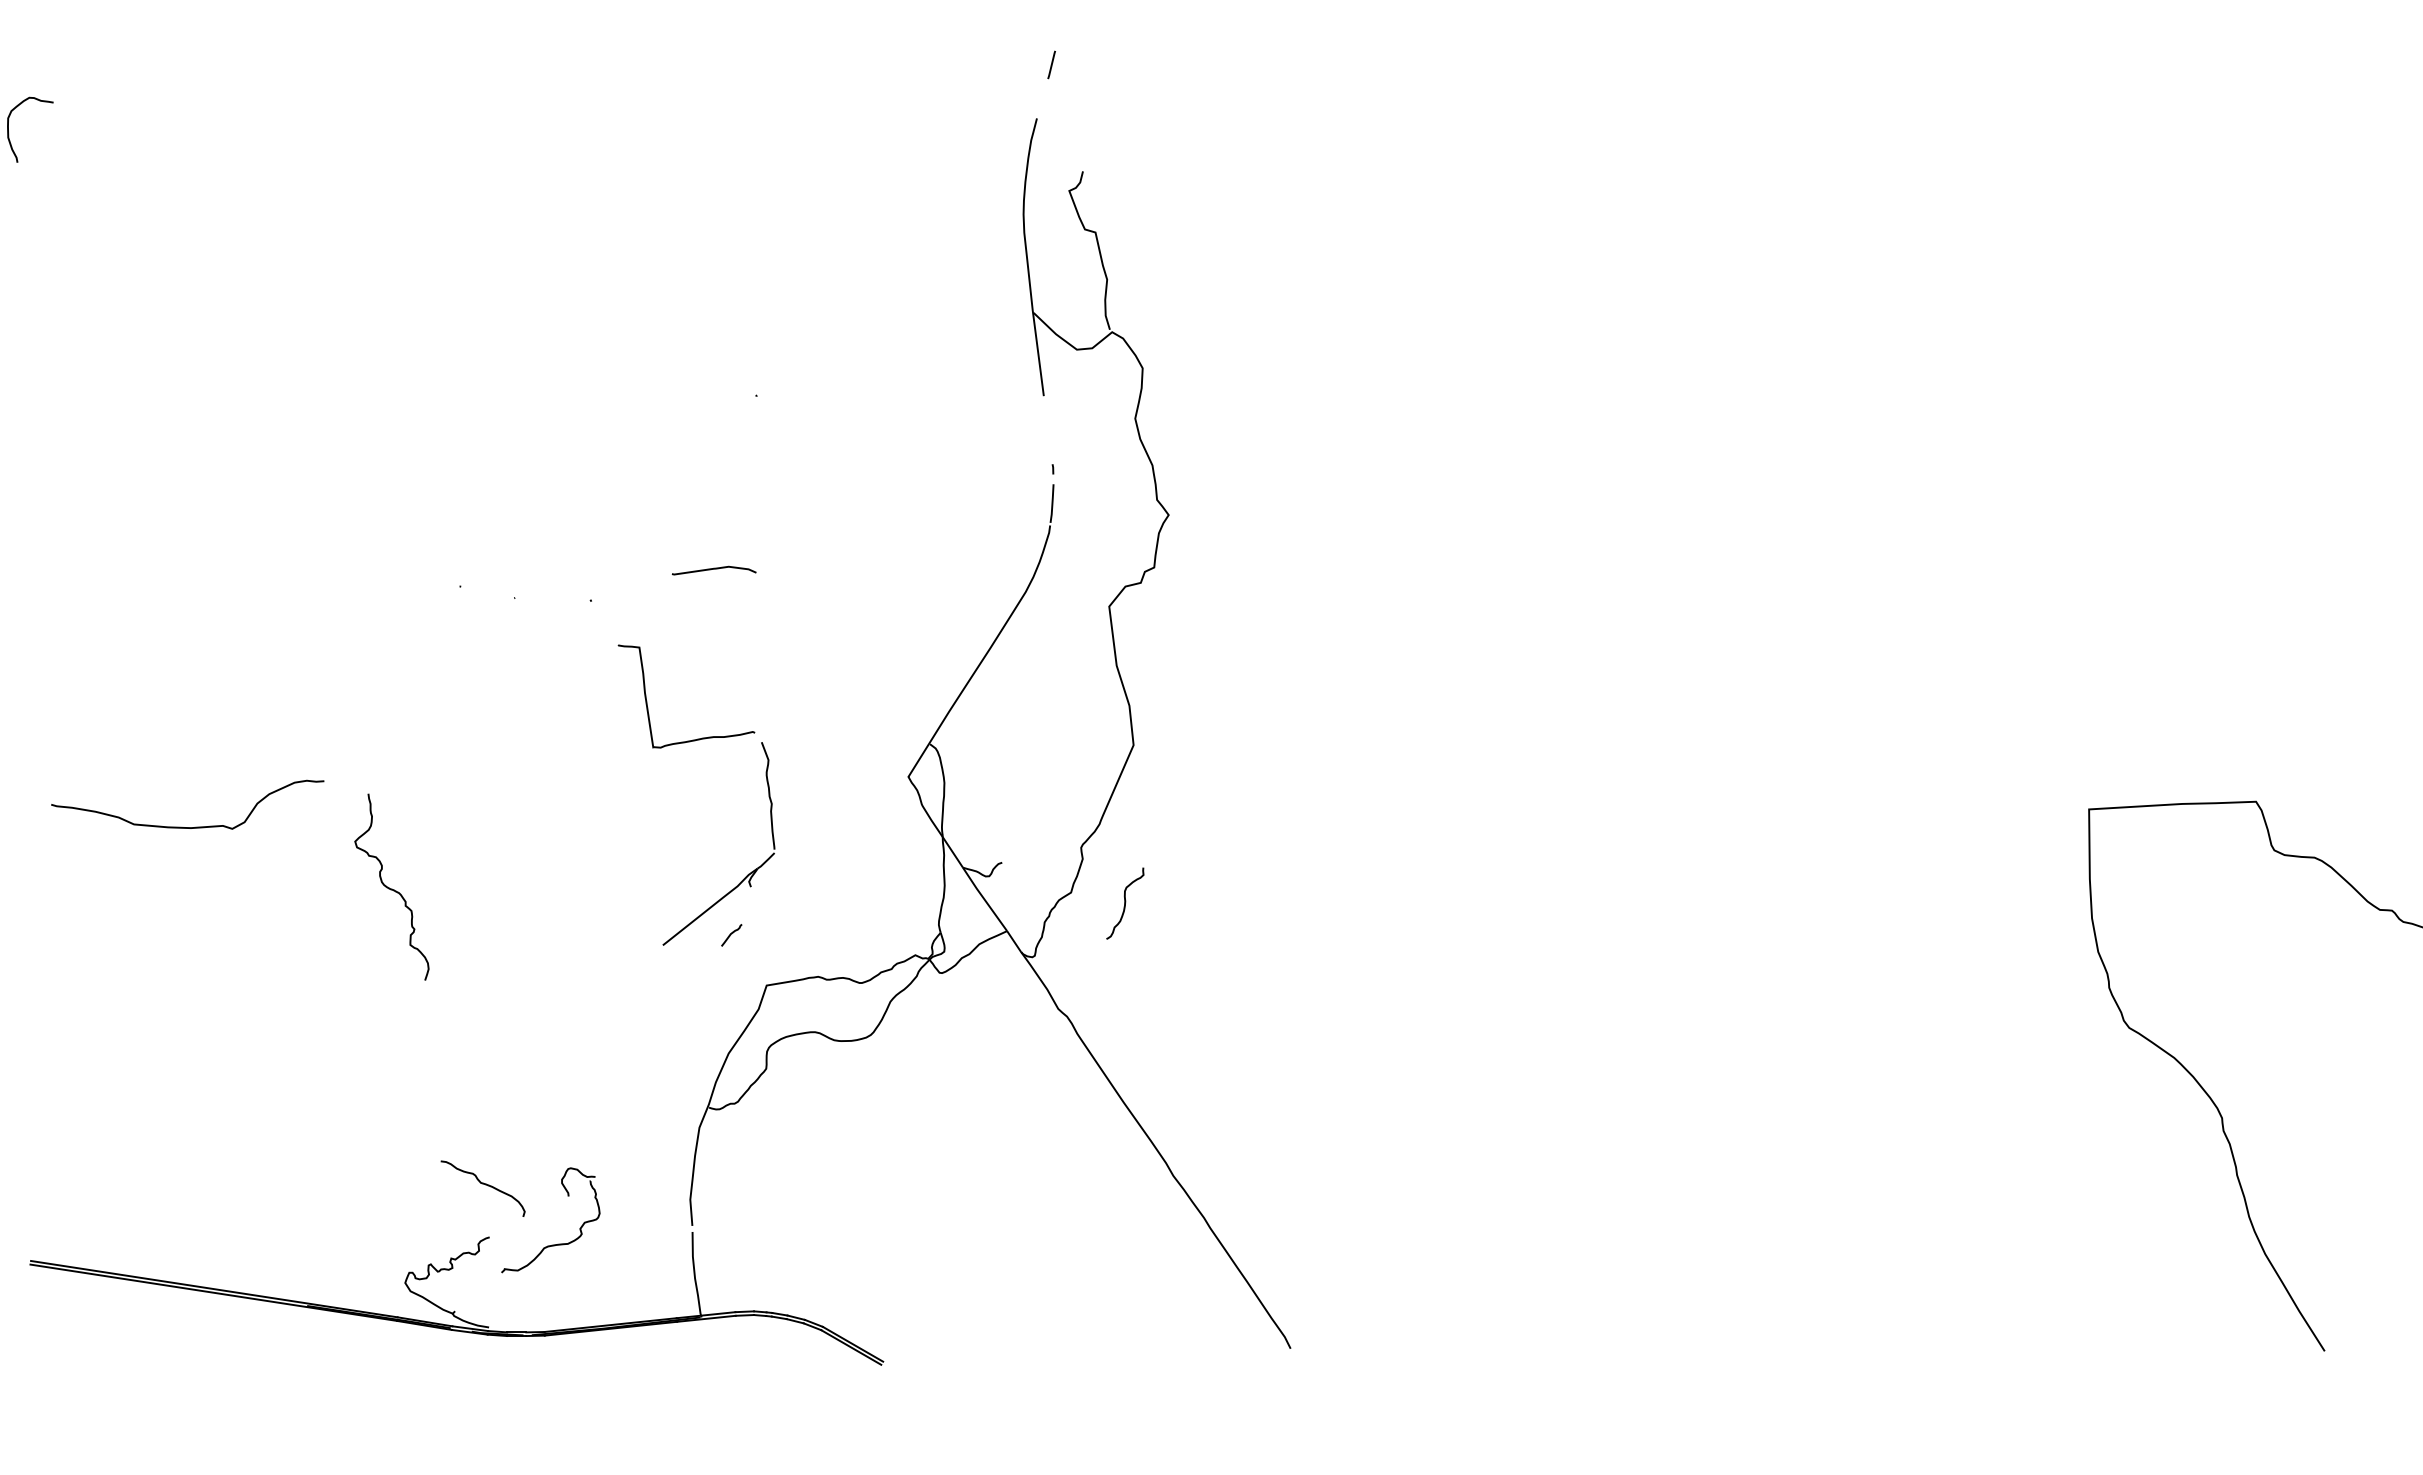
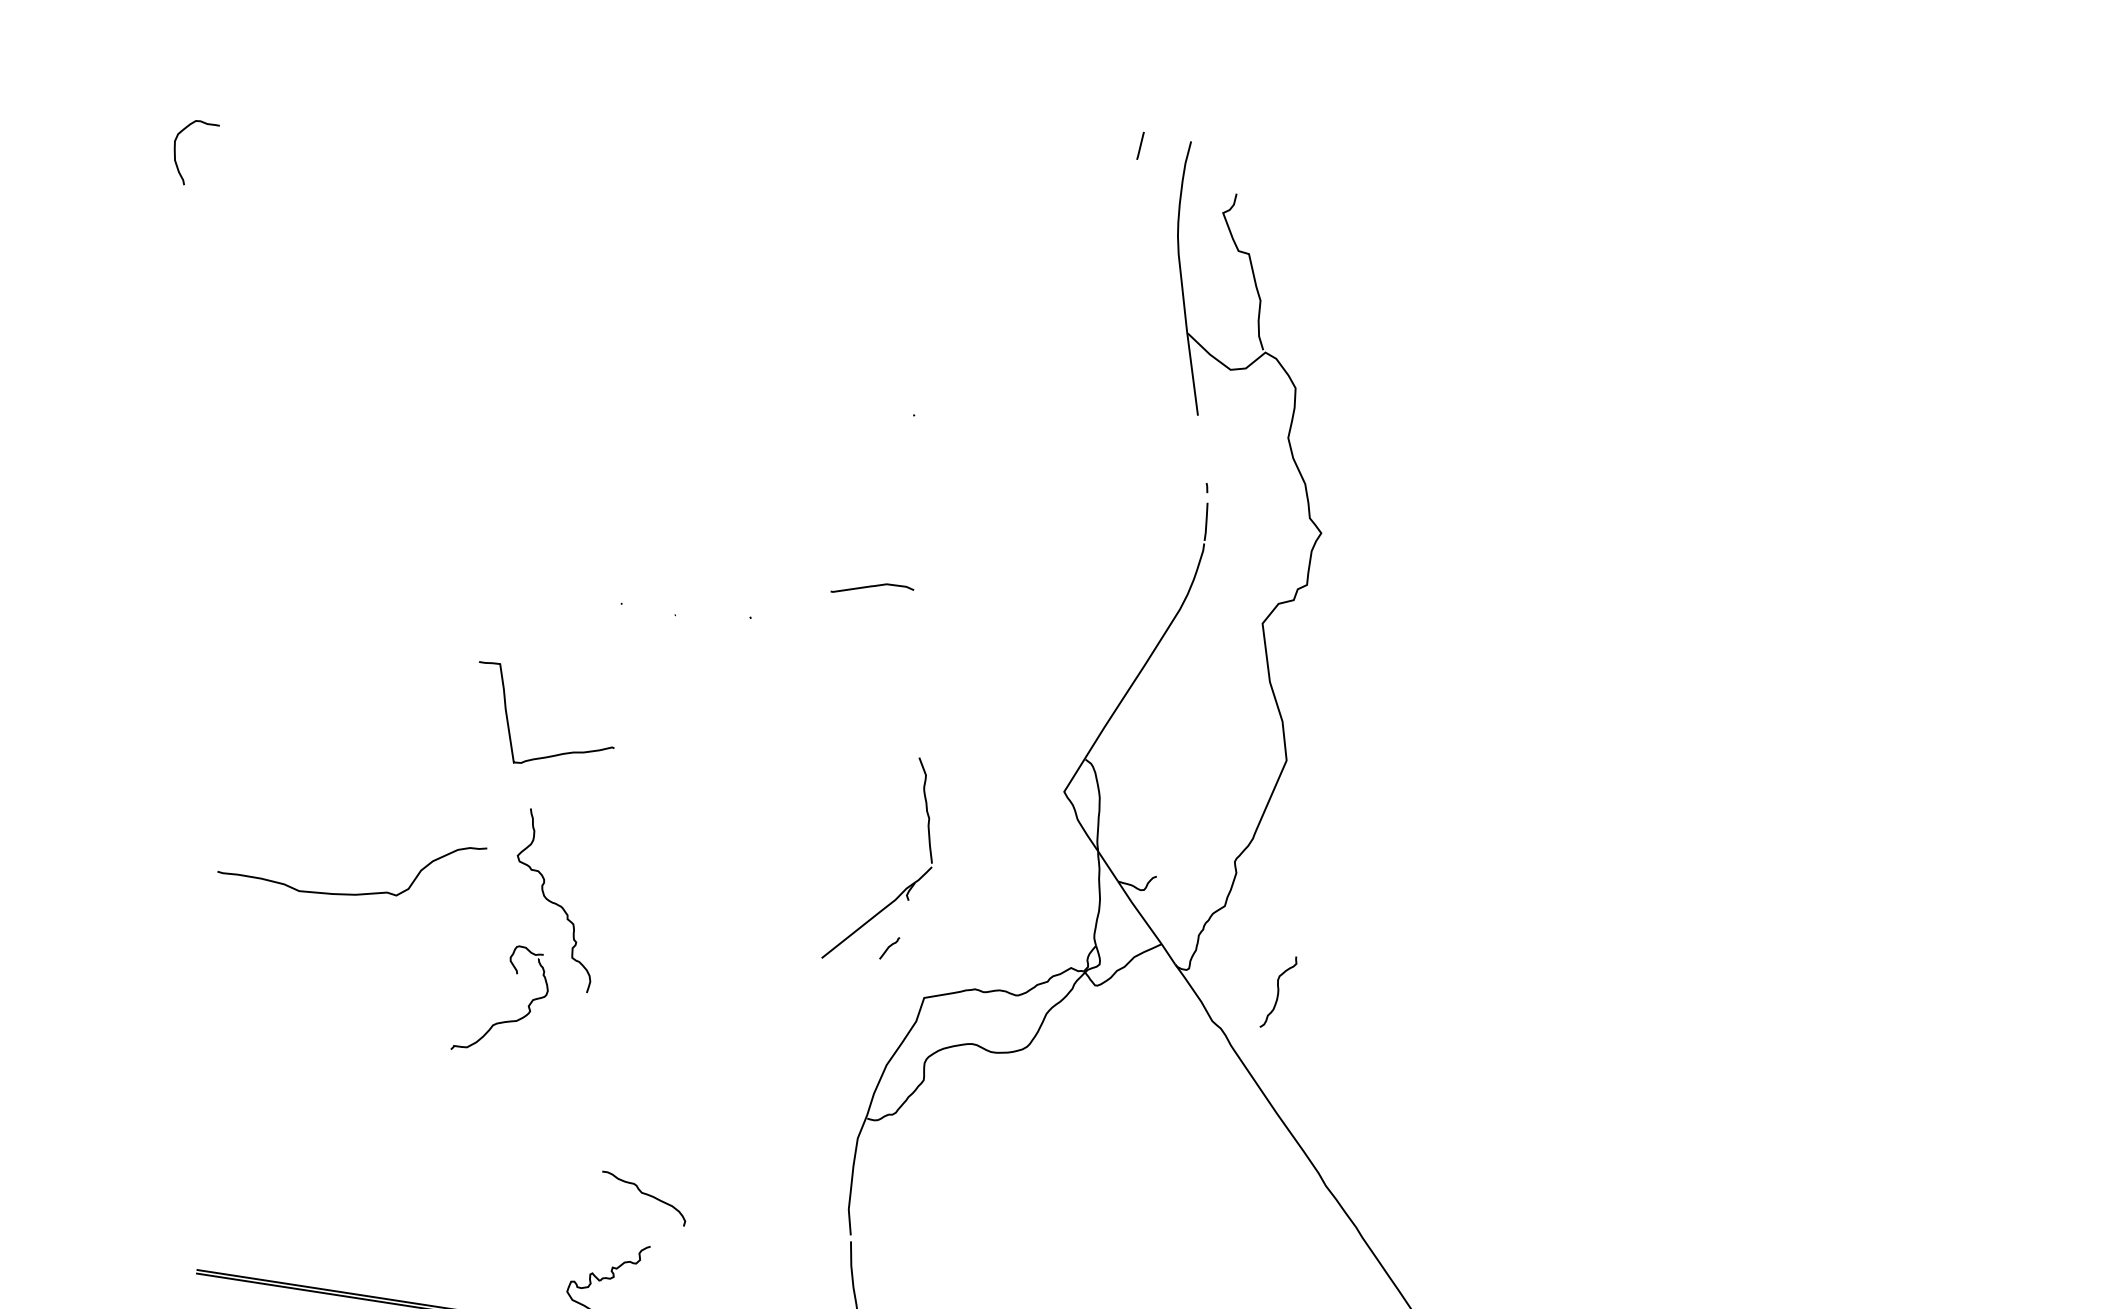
line: (1051, 64) -> (1140, 145), moved
curve: (647, 701) -> (508, 717), moved
curve: (181, 826) -> (346, 893), moved
curve: (1125, 903) -> (1278, 991), moved
part: (552, 1244) -> (501, 1021), moved

